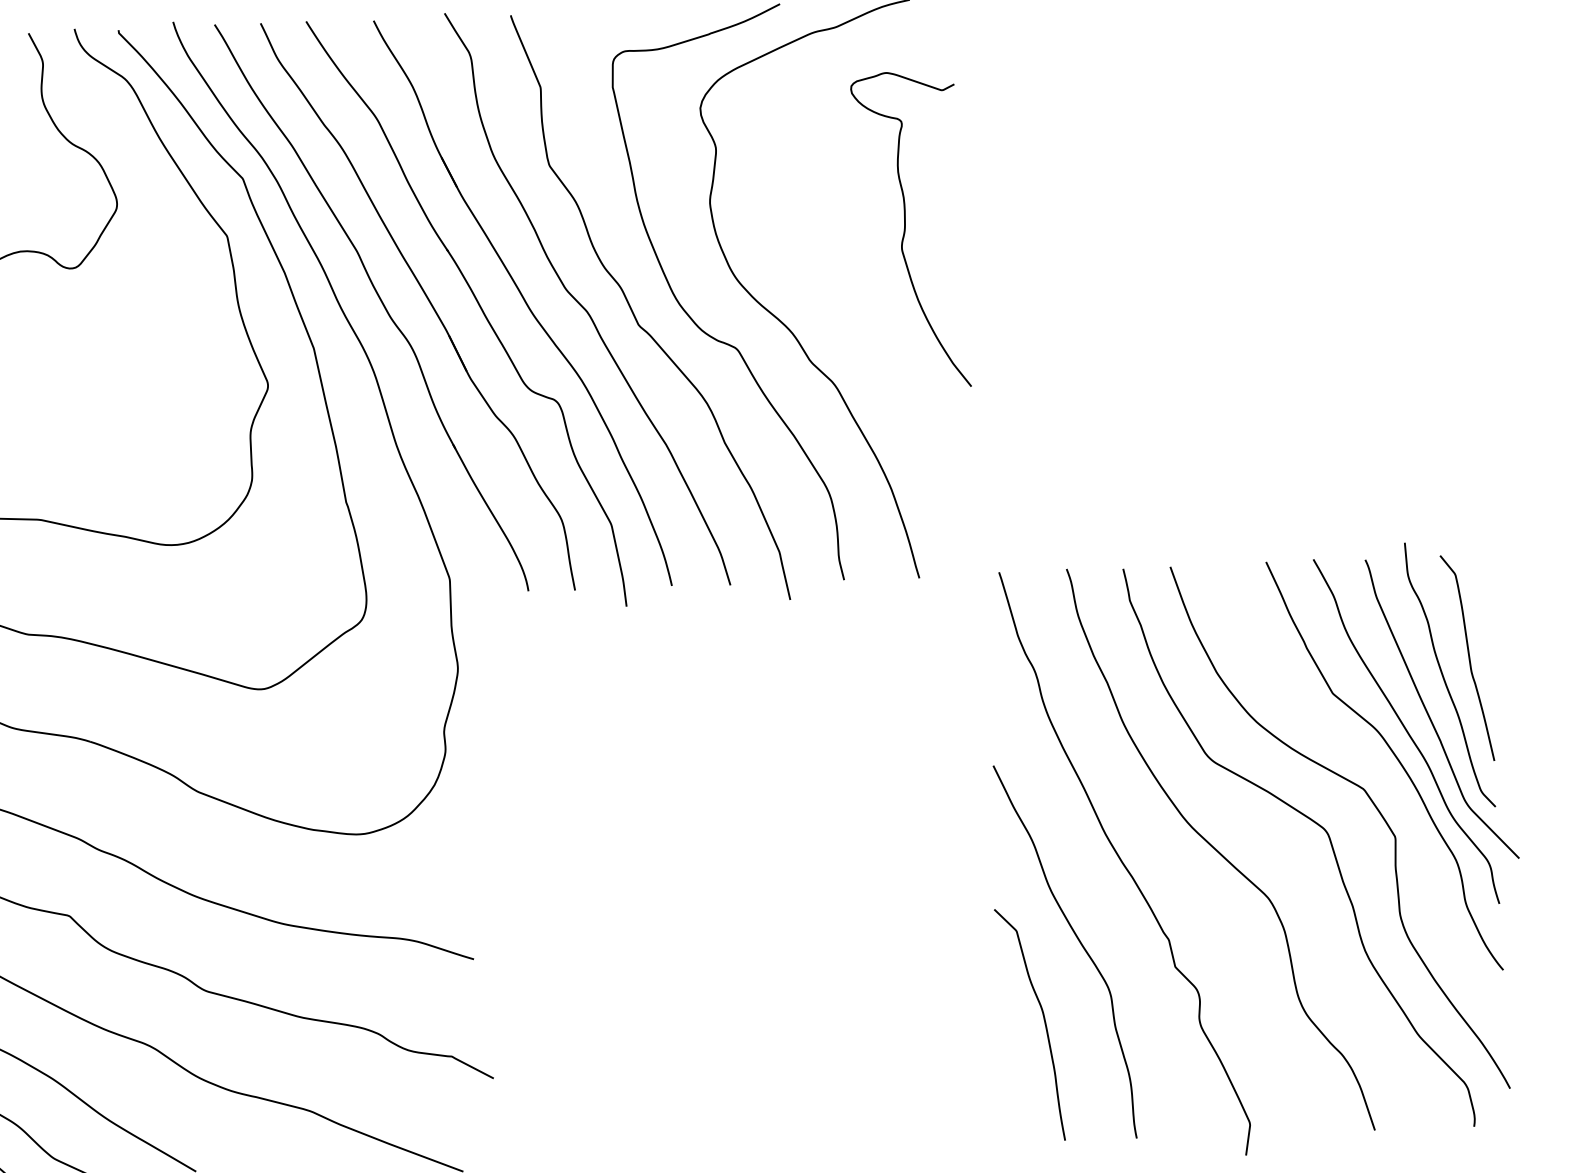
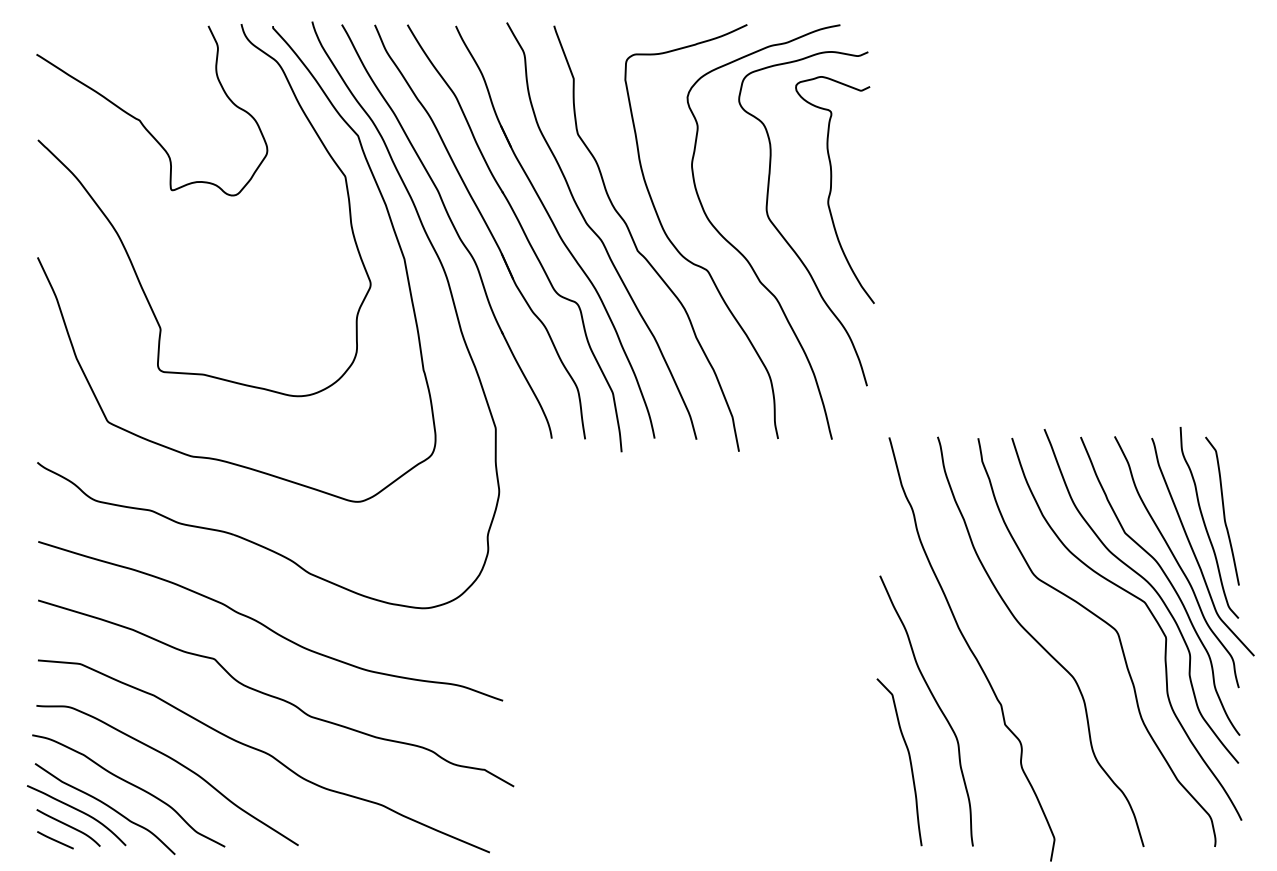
curve: (839, 294) -> (782, 234), added
curve: (1370, 766) -> (1150, 586), added

